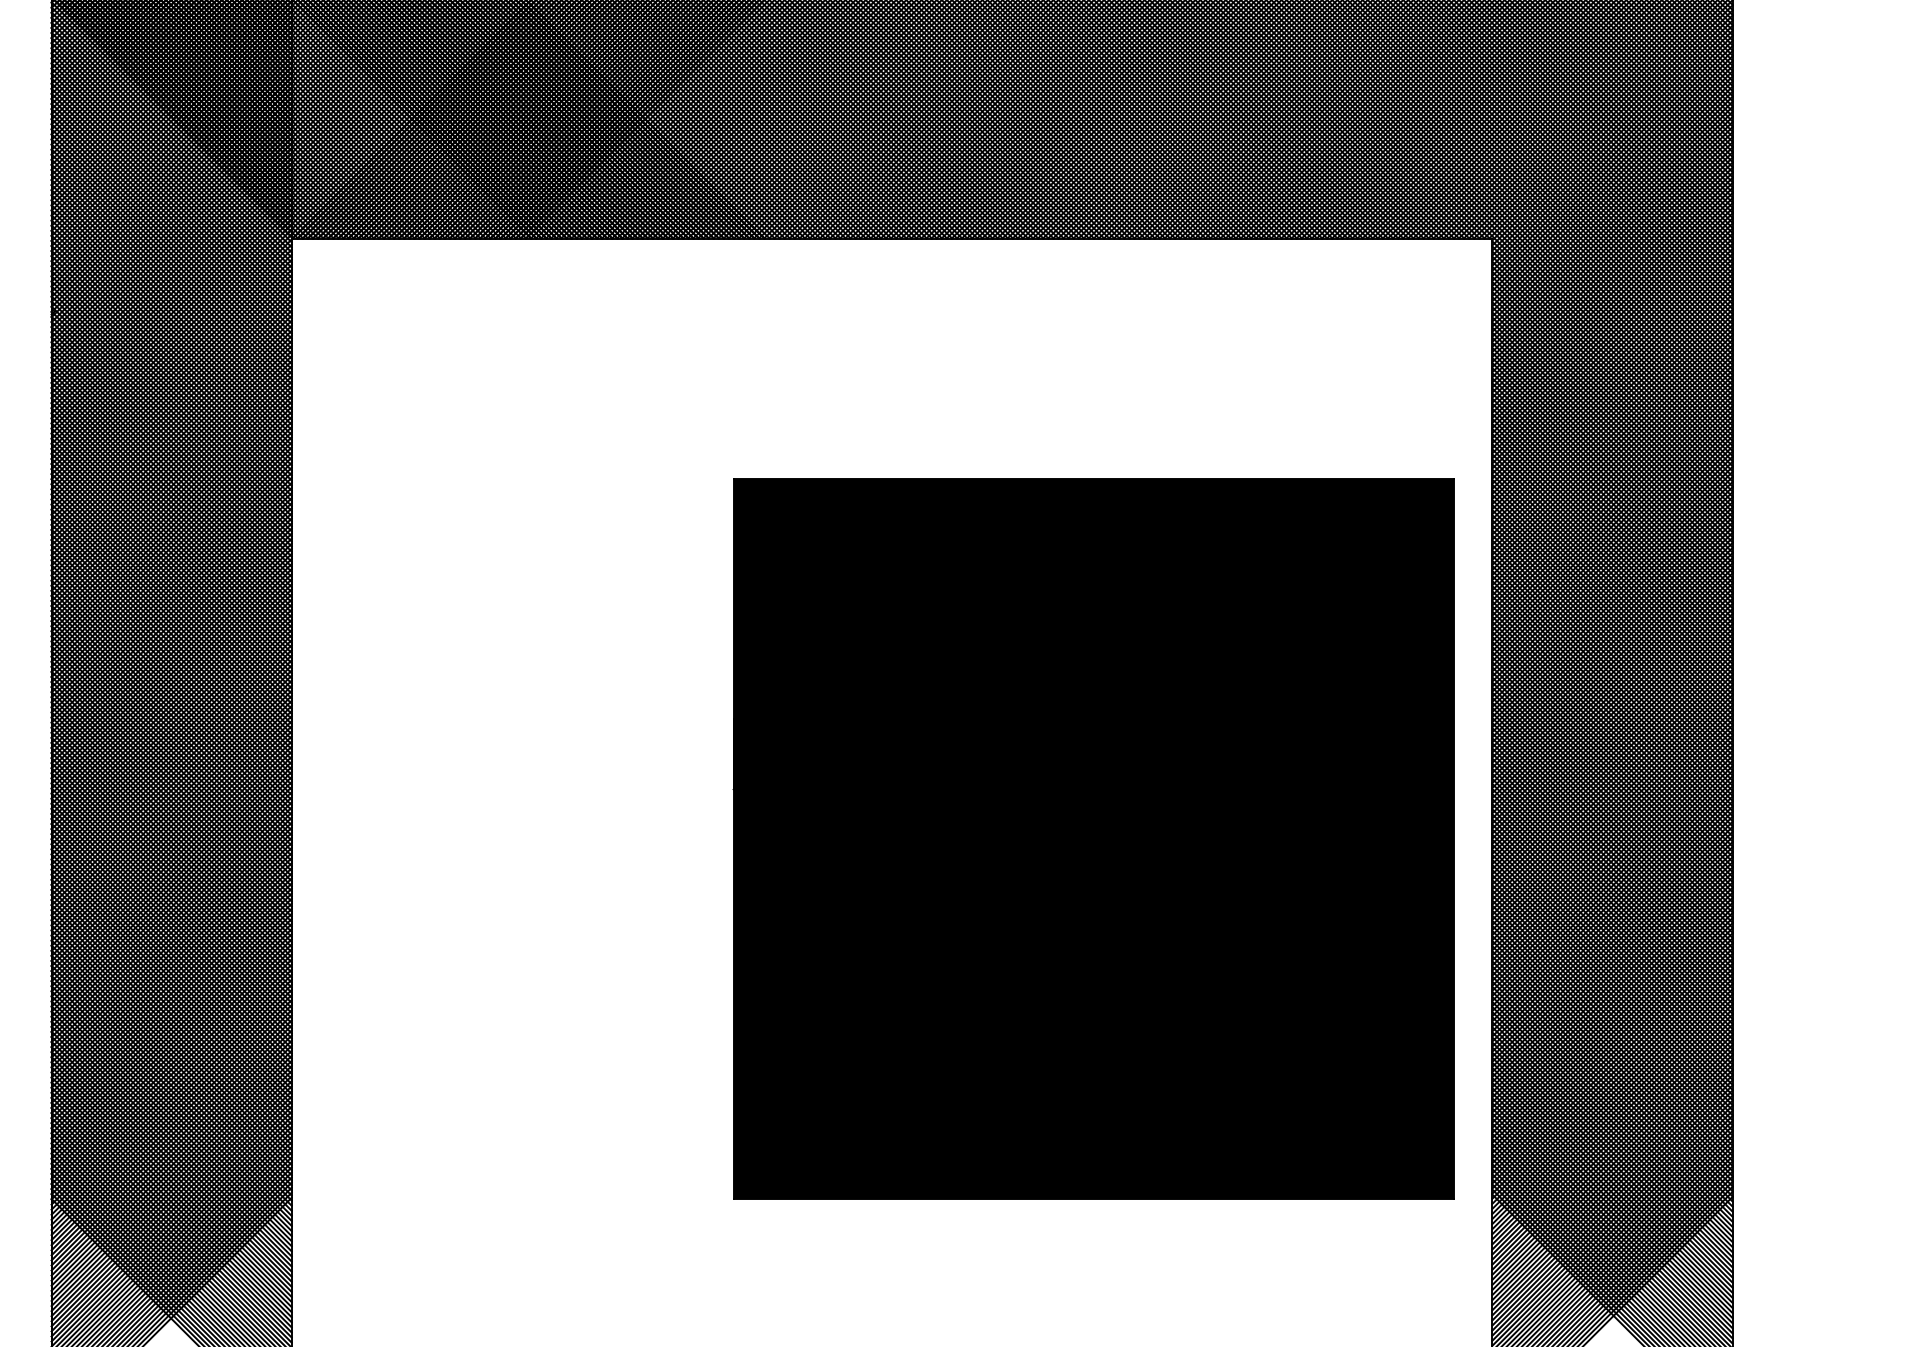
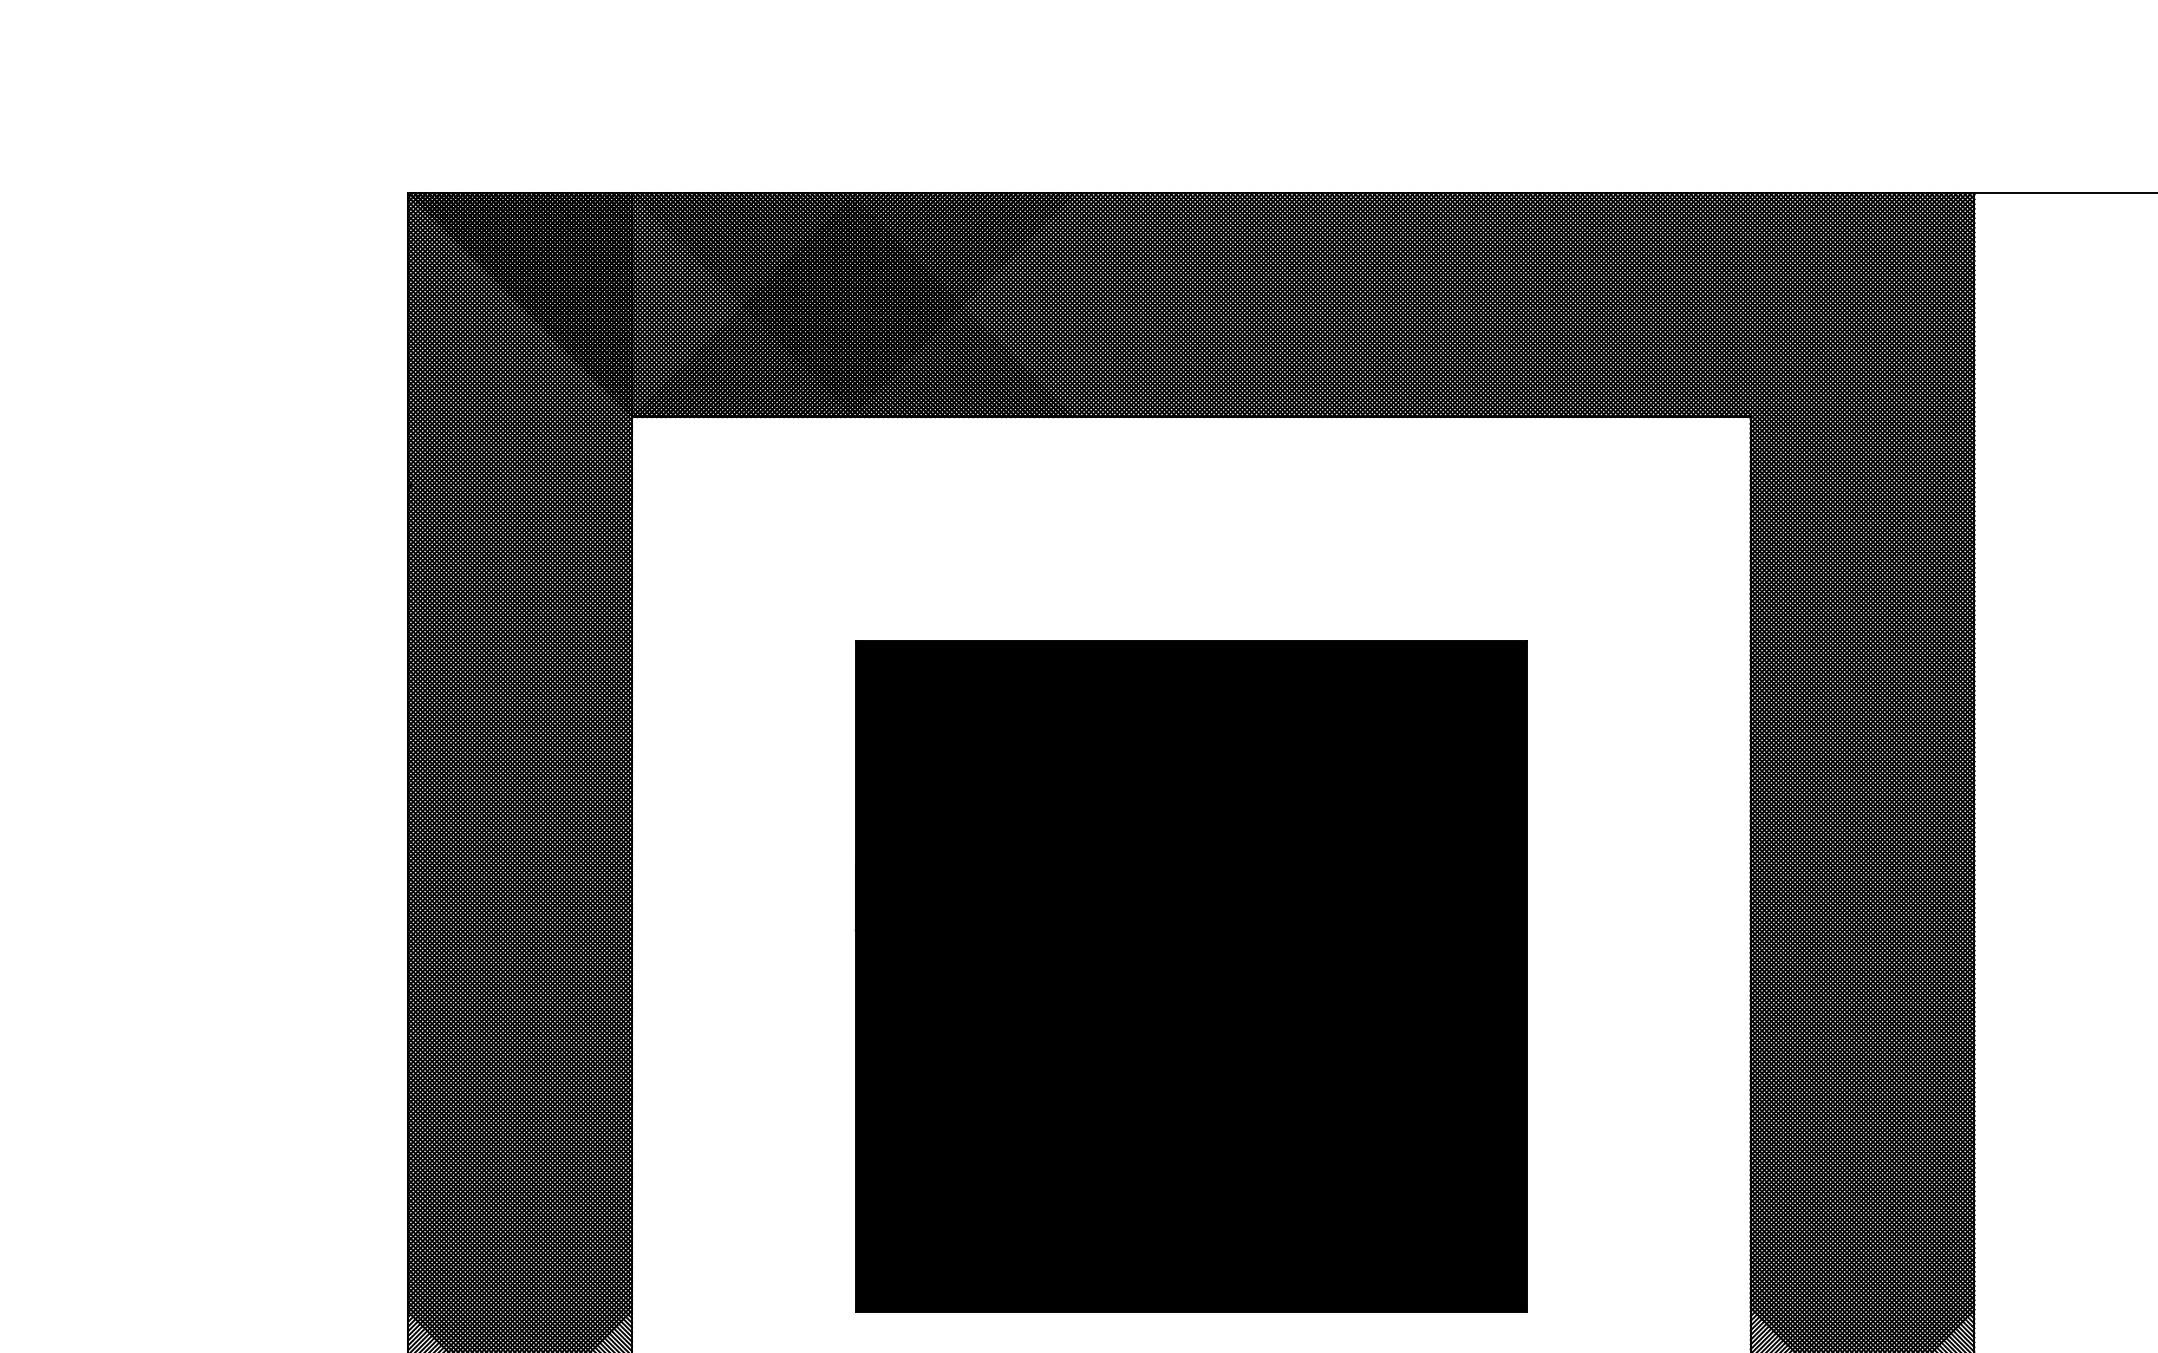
part: (1092, 839) -> (1190, 976), moved

